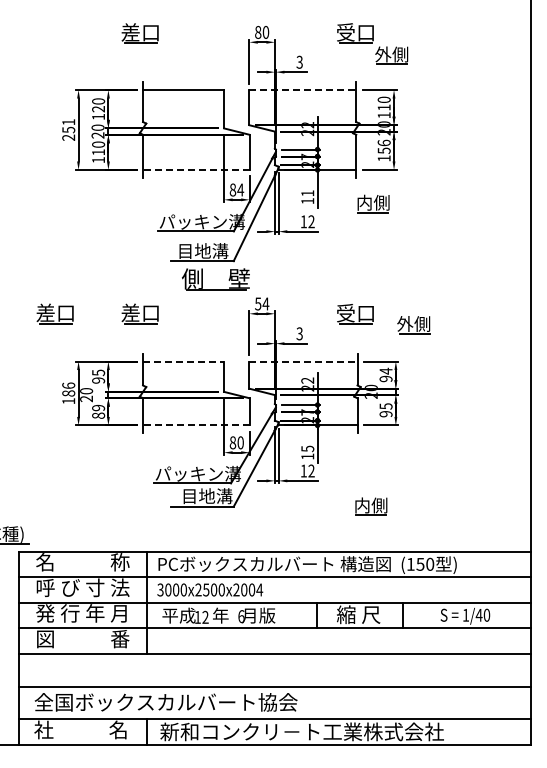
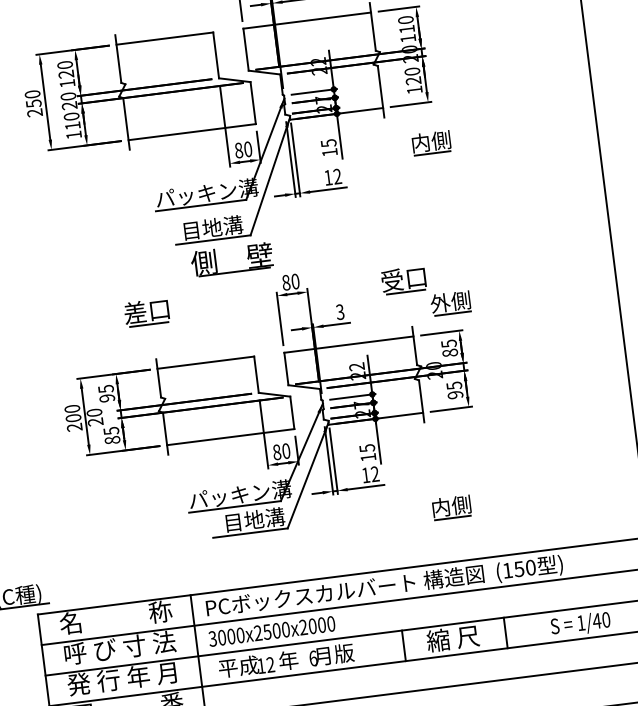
line: (303, 90) -> (308, 21), dashed -> solid
text: (68, 122) -> (32, 94), 251 -> 250
text: (383, 146) -> (412, 75), 156 -> 120
line: (195, 170) -> (191, 132), dashed -> solid
text: (240, 189) -> (247, 148), 84 -> 80
text: (307, 193) -> (328, 143), 11 -> 15
part: (373, 203) -> (431, 142), moved
text: (262, 303) -> (291, 281), 54 -> 80
part: (54, 313) -> (44, 324), removed
part: (413, 325) -> (450, 303), moved
line: (183, 361) -> (205, 362), dashed -> solid
line: (303, 361) -> (349, 344), dashed -> solid
text: (385, 374) -> (448, 347), 94 -> 85
text: (68, 393) -> (73, 418), 186 -> 200
text: (98, 407) -> (111, 430), 89 -> 85
line: (195, 425) -> (229, 437), dashed -> solid
text: (259, 589) -> (330, 623), 3000x2500x2004 -> 3000x2500x2000

